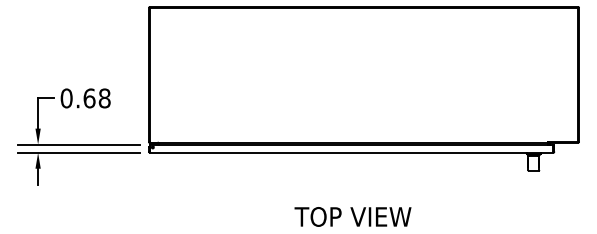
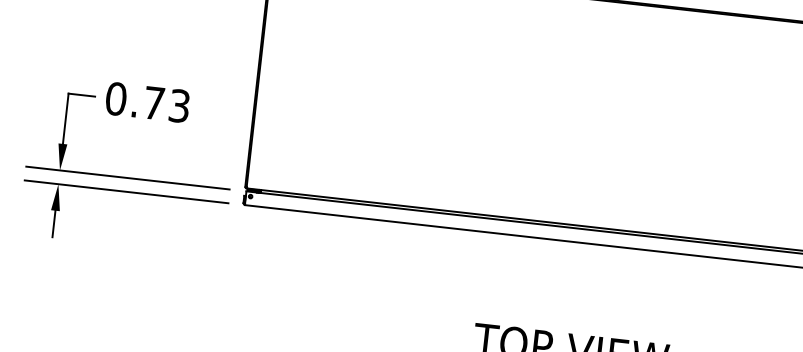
text: (96, 98) -> (165, 104), 0.68 -> 0.73

